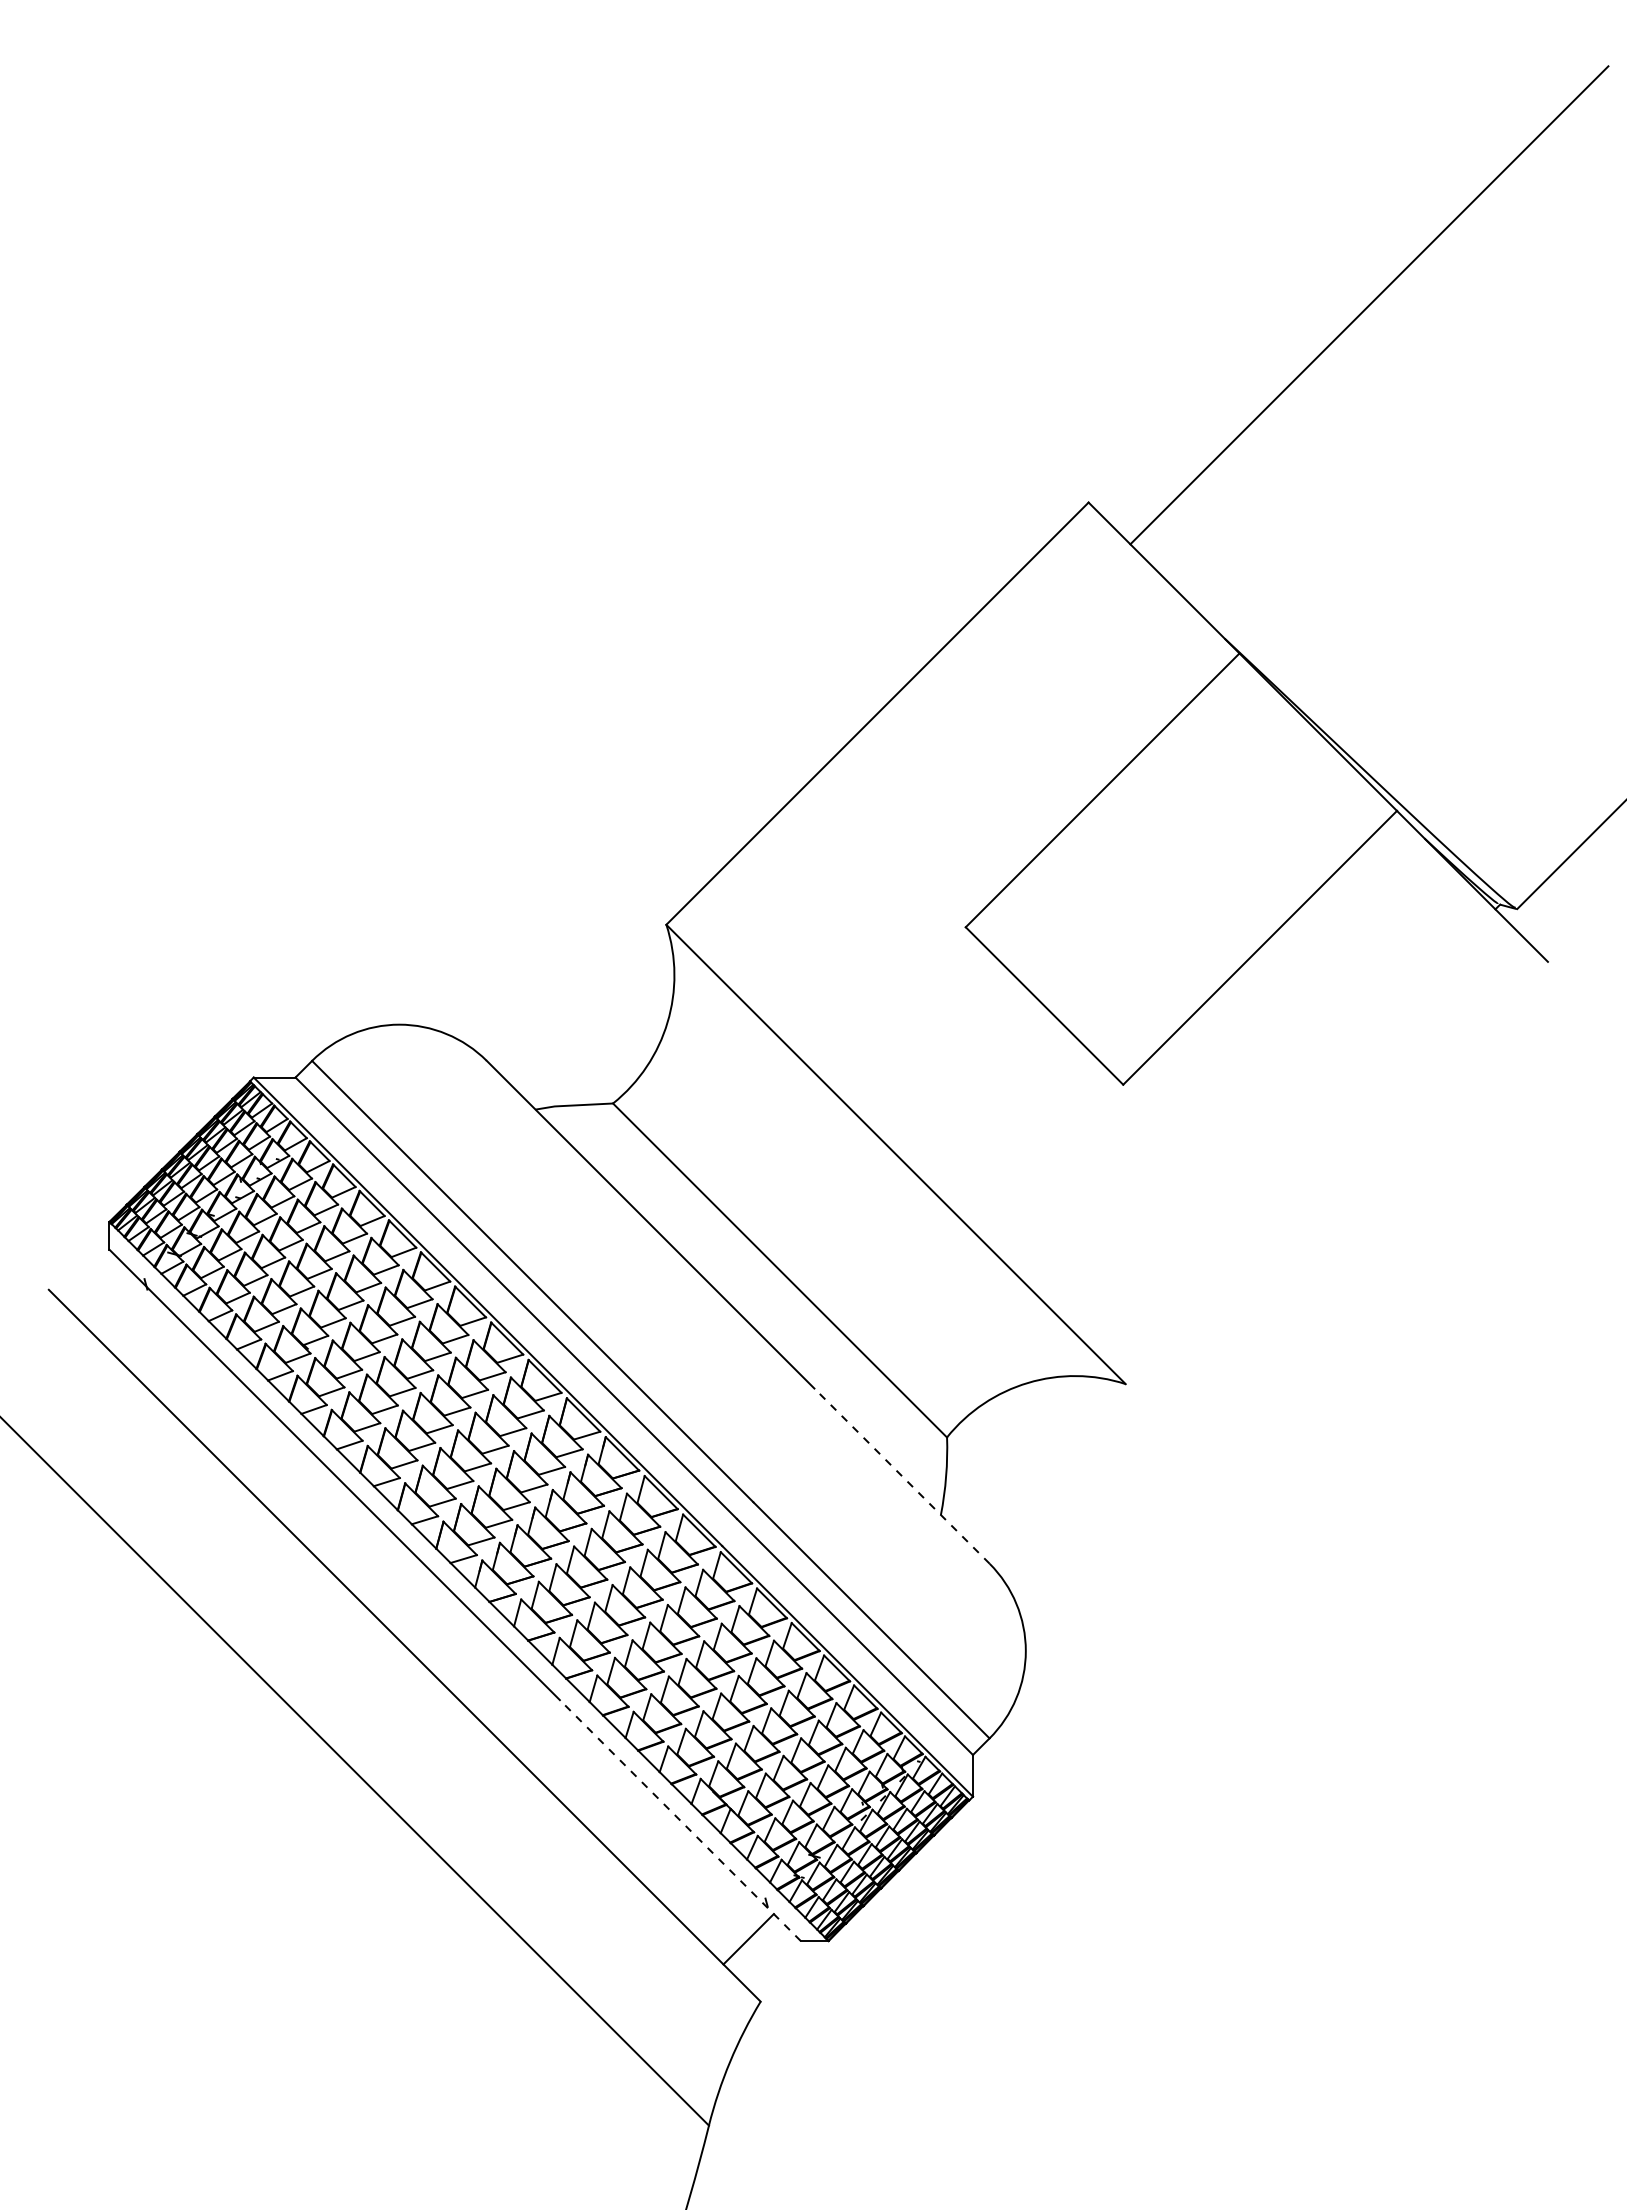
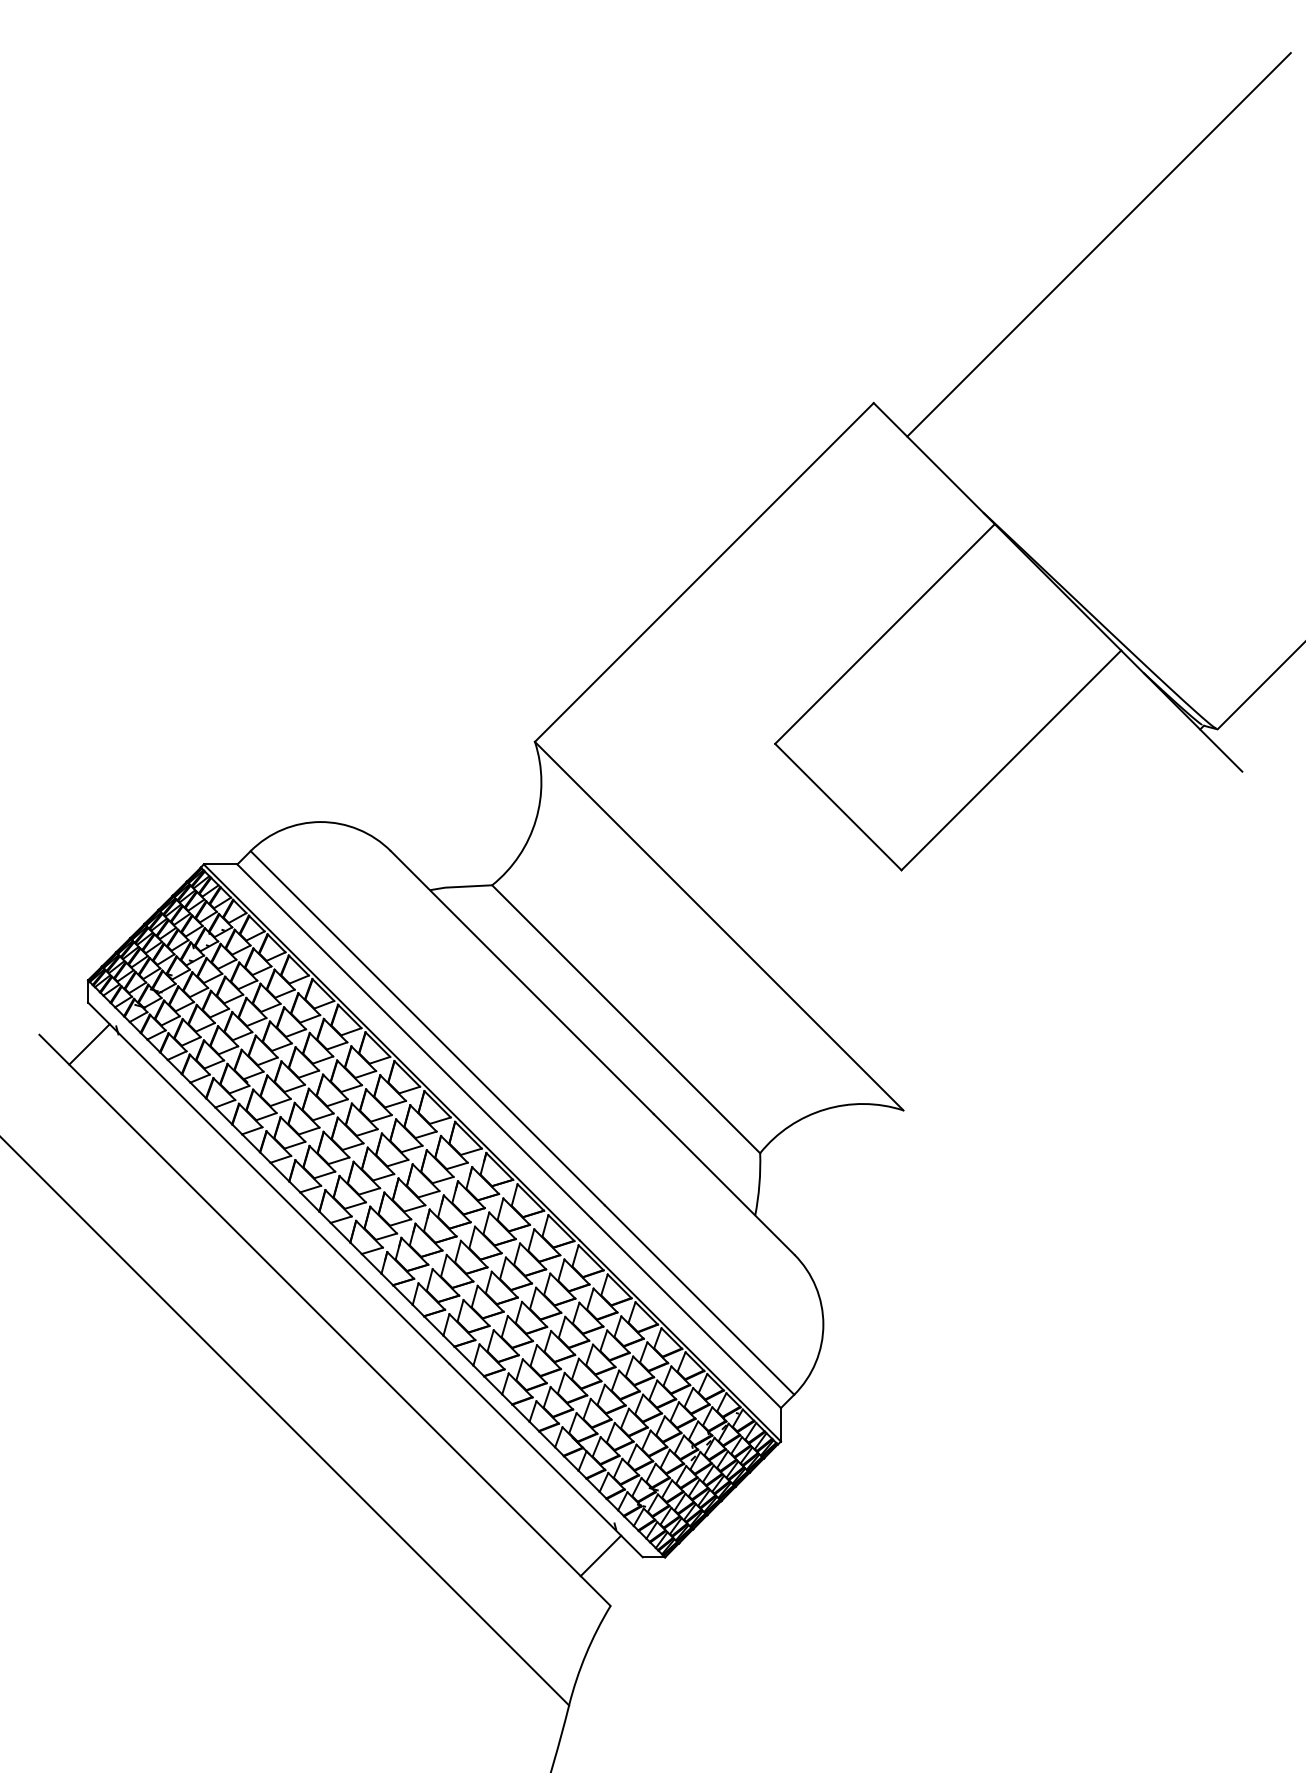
line: (111, 1301) -> (89, 1044), added
line: (902, 1476) -> (724, 1184), dashed -> solid
line: (680, 1820) -> (546, 1460), dashed -> solid

